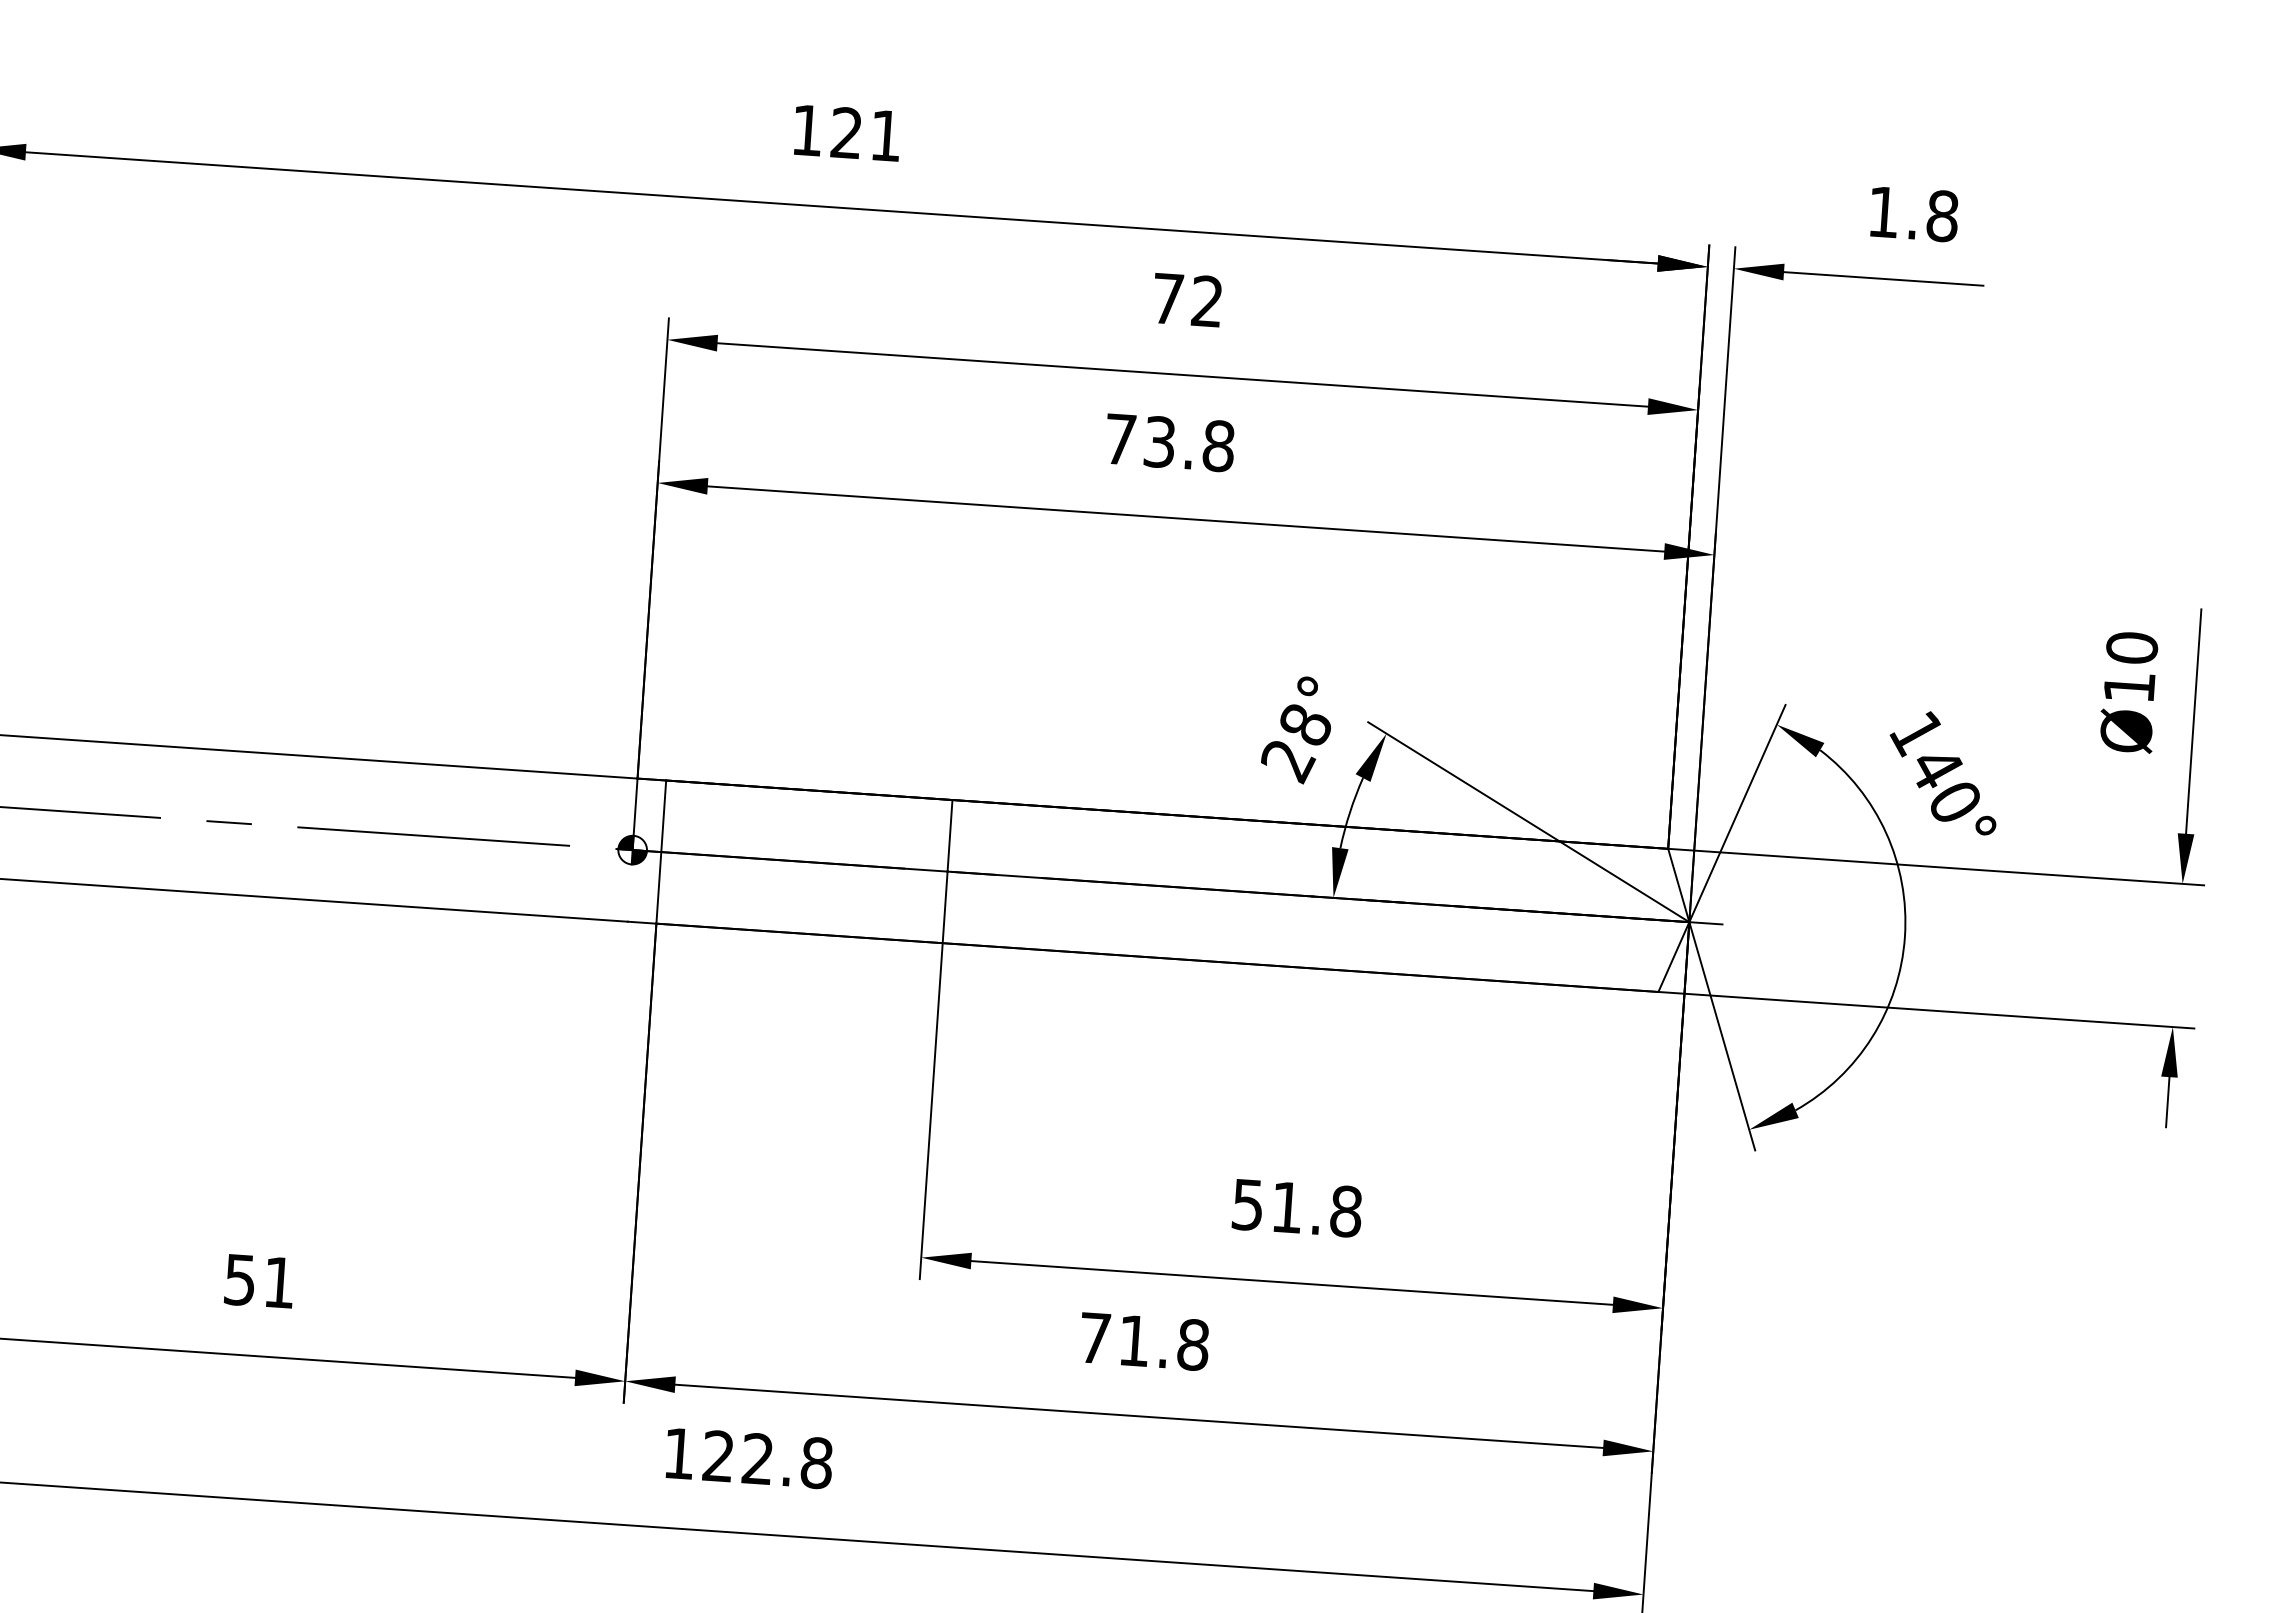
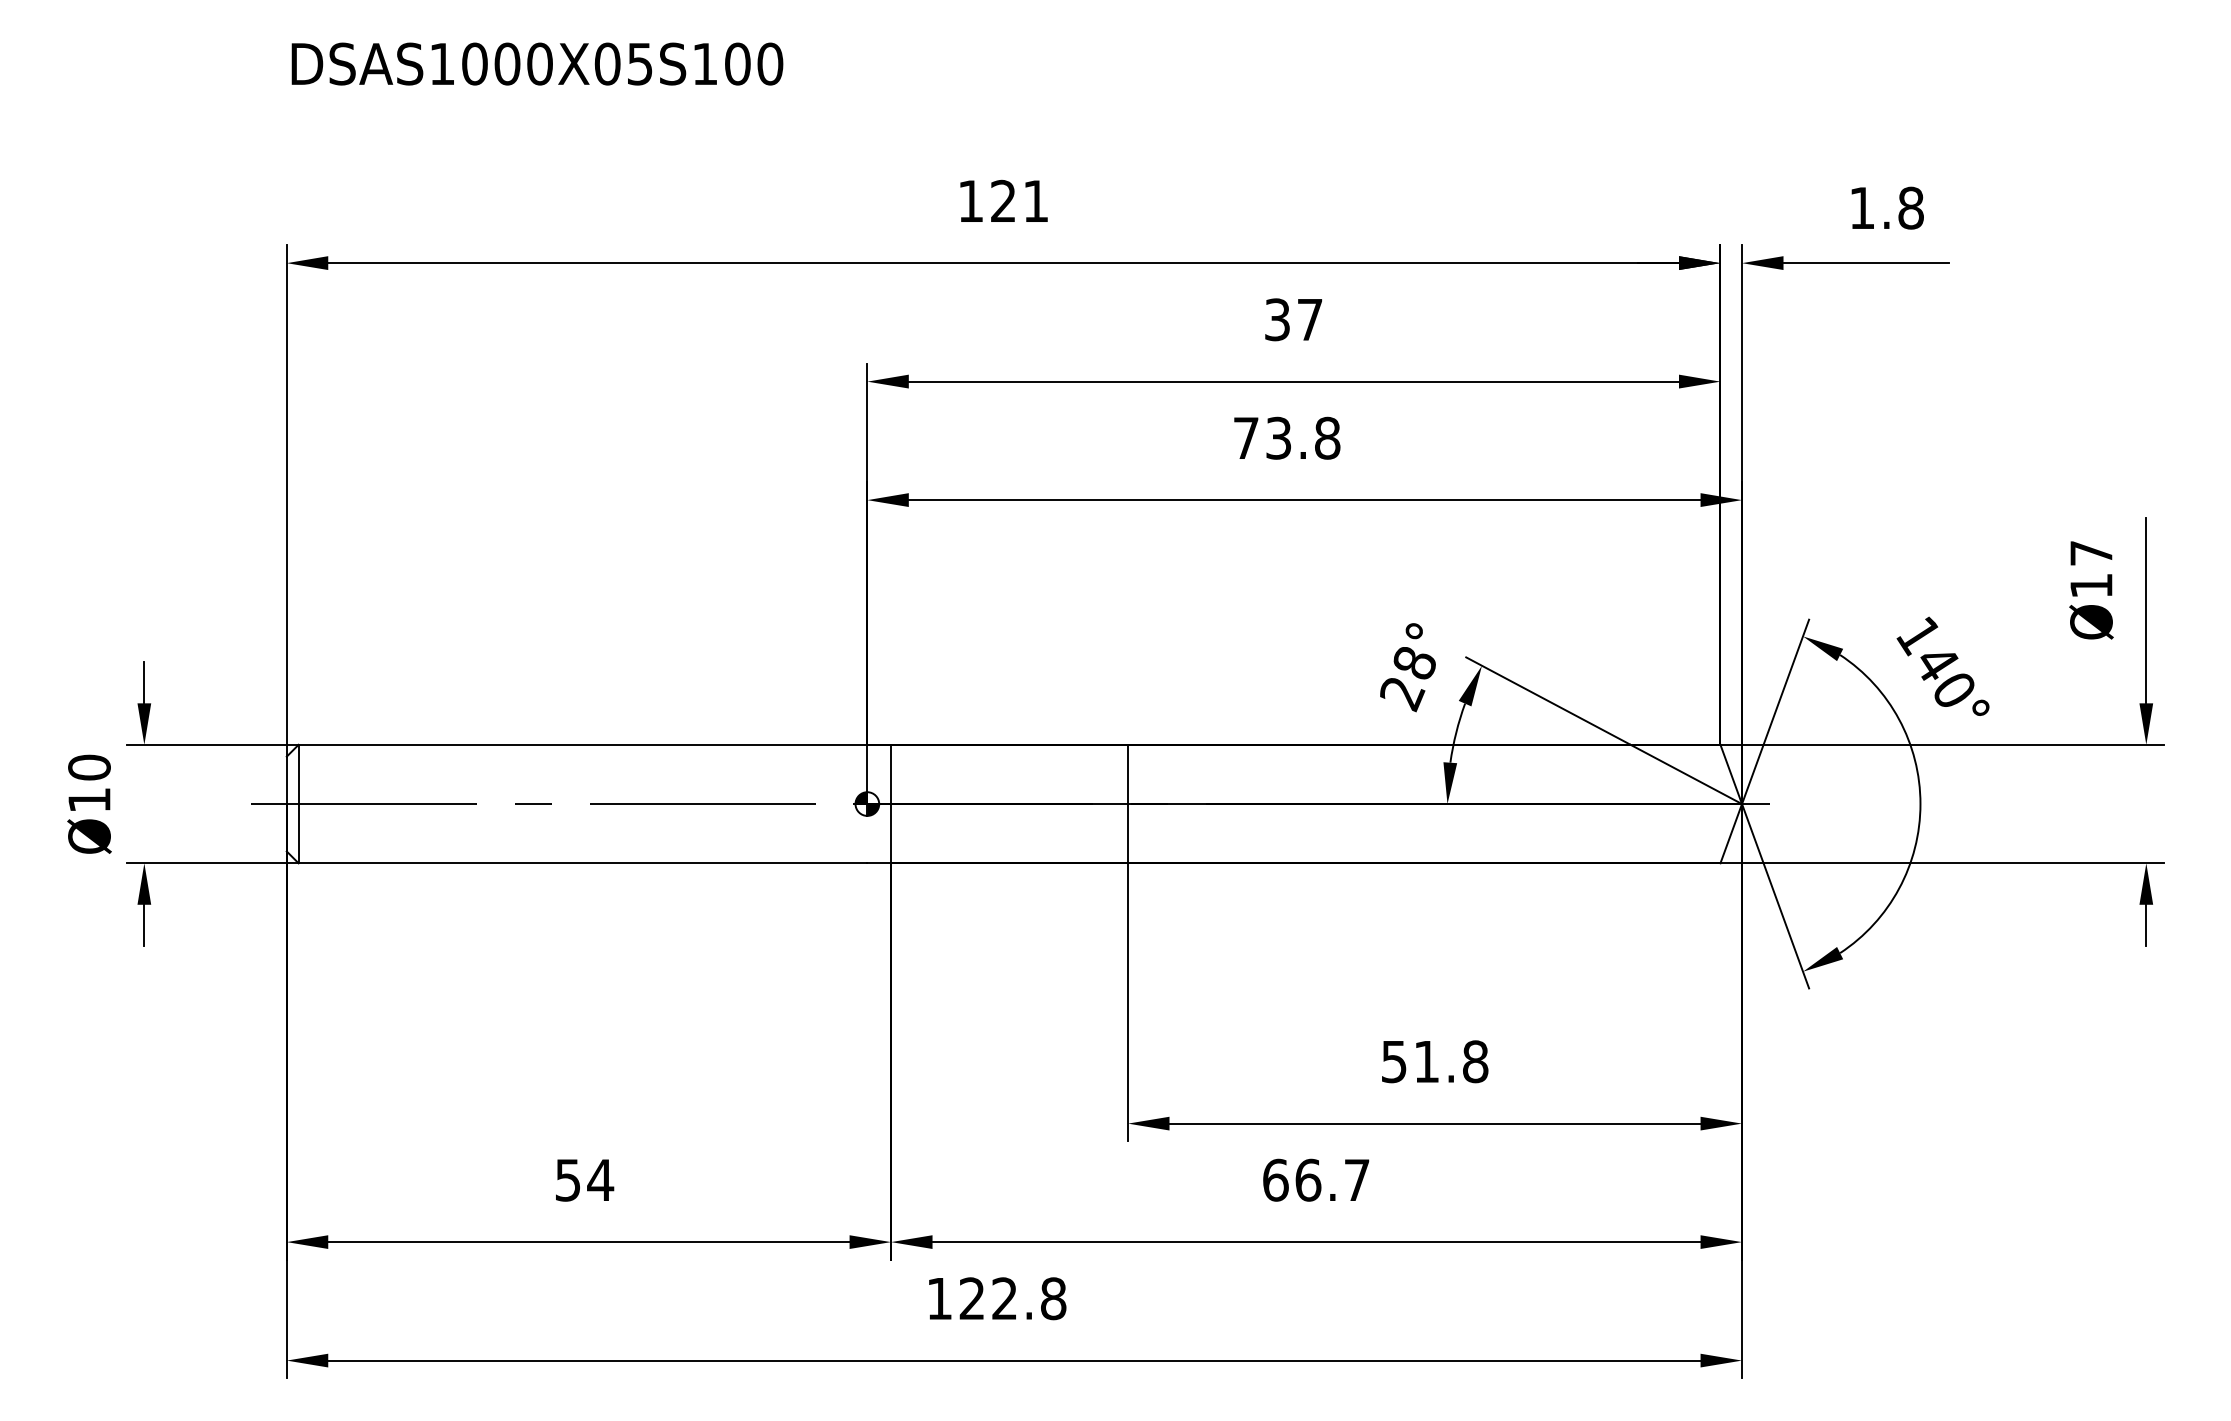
text: (1187, 299) -> (1293, 319), 72 -> 37
text: (2132, 648) -> (2091, 553), Ø10 -> Ø17
text: (279, 1281) -> (600, 1179), 51 -> 54
text: (1144, 1340) -> (1316, 1179), 71.8 -> 66.7

